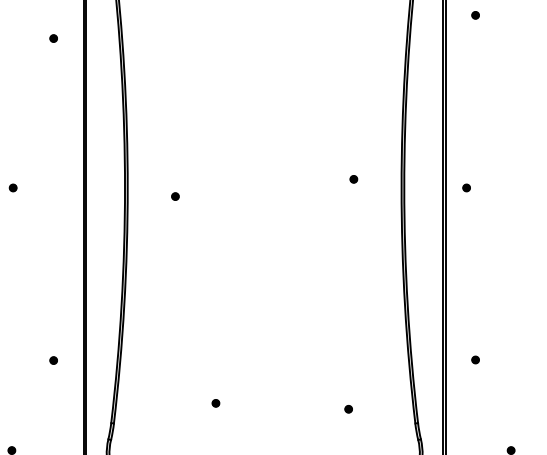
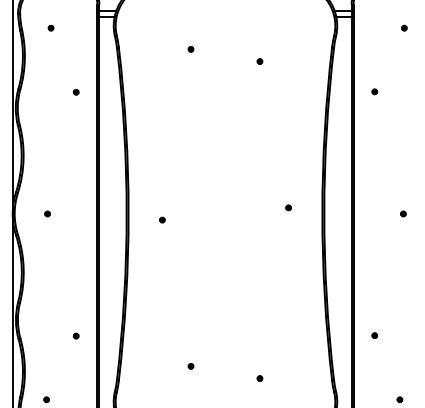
part: (52, 38) -> (75, 92), moved
part: (466, 187) -> (403, 213), moved
part: (348, 409) -> (259, 378), moved

